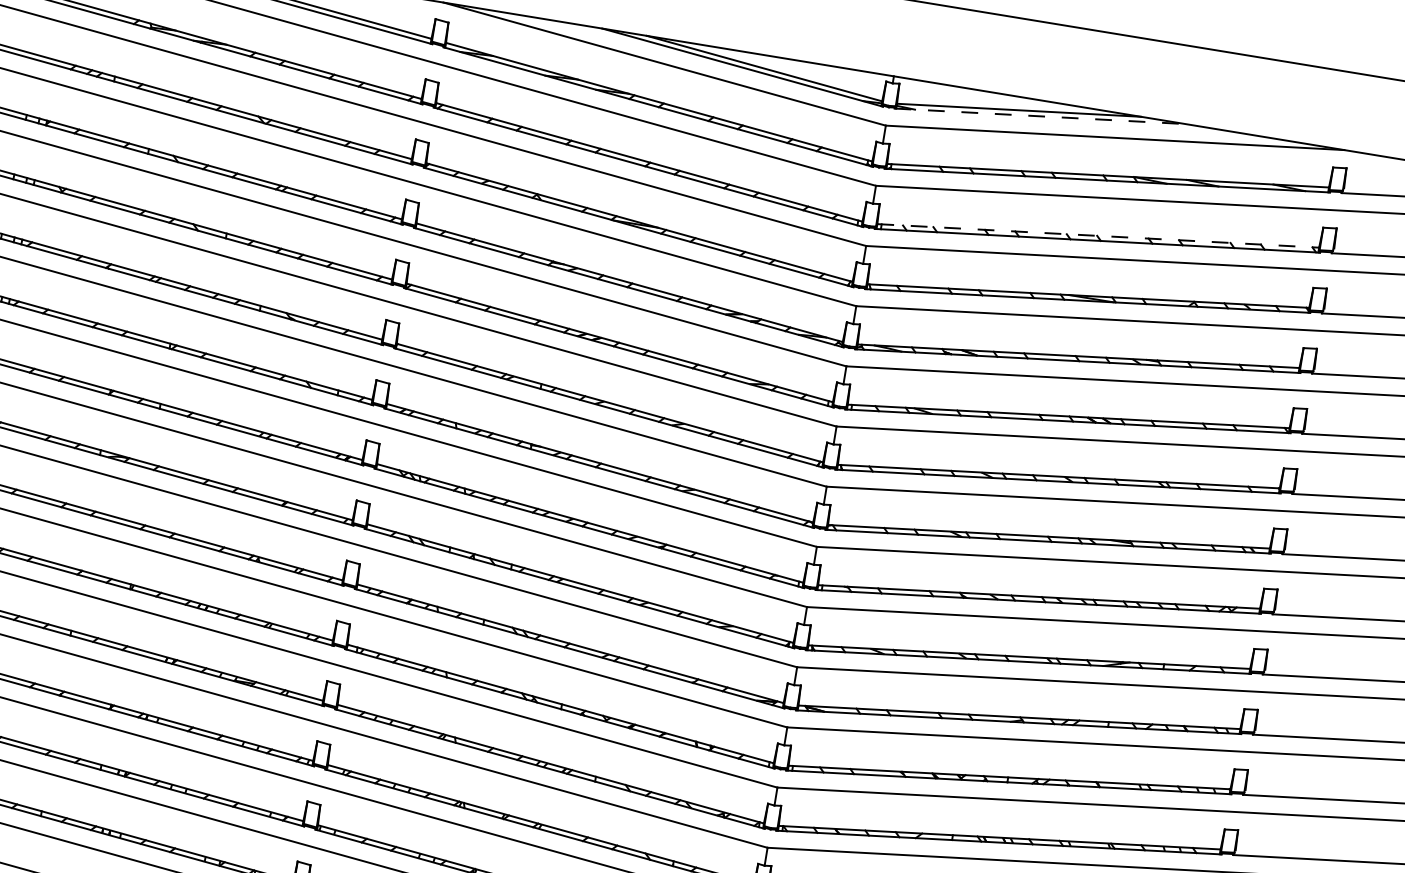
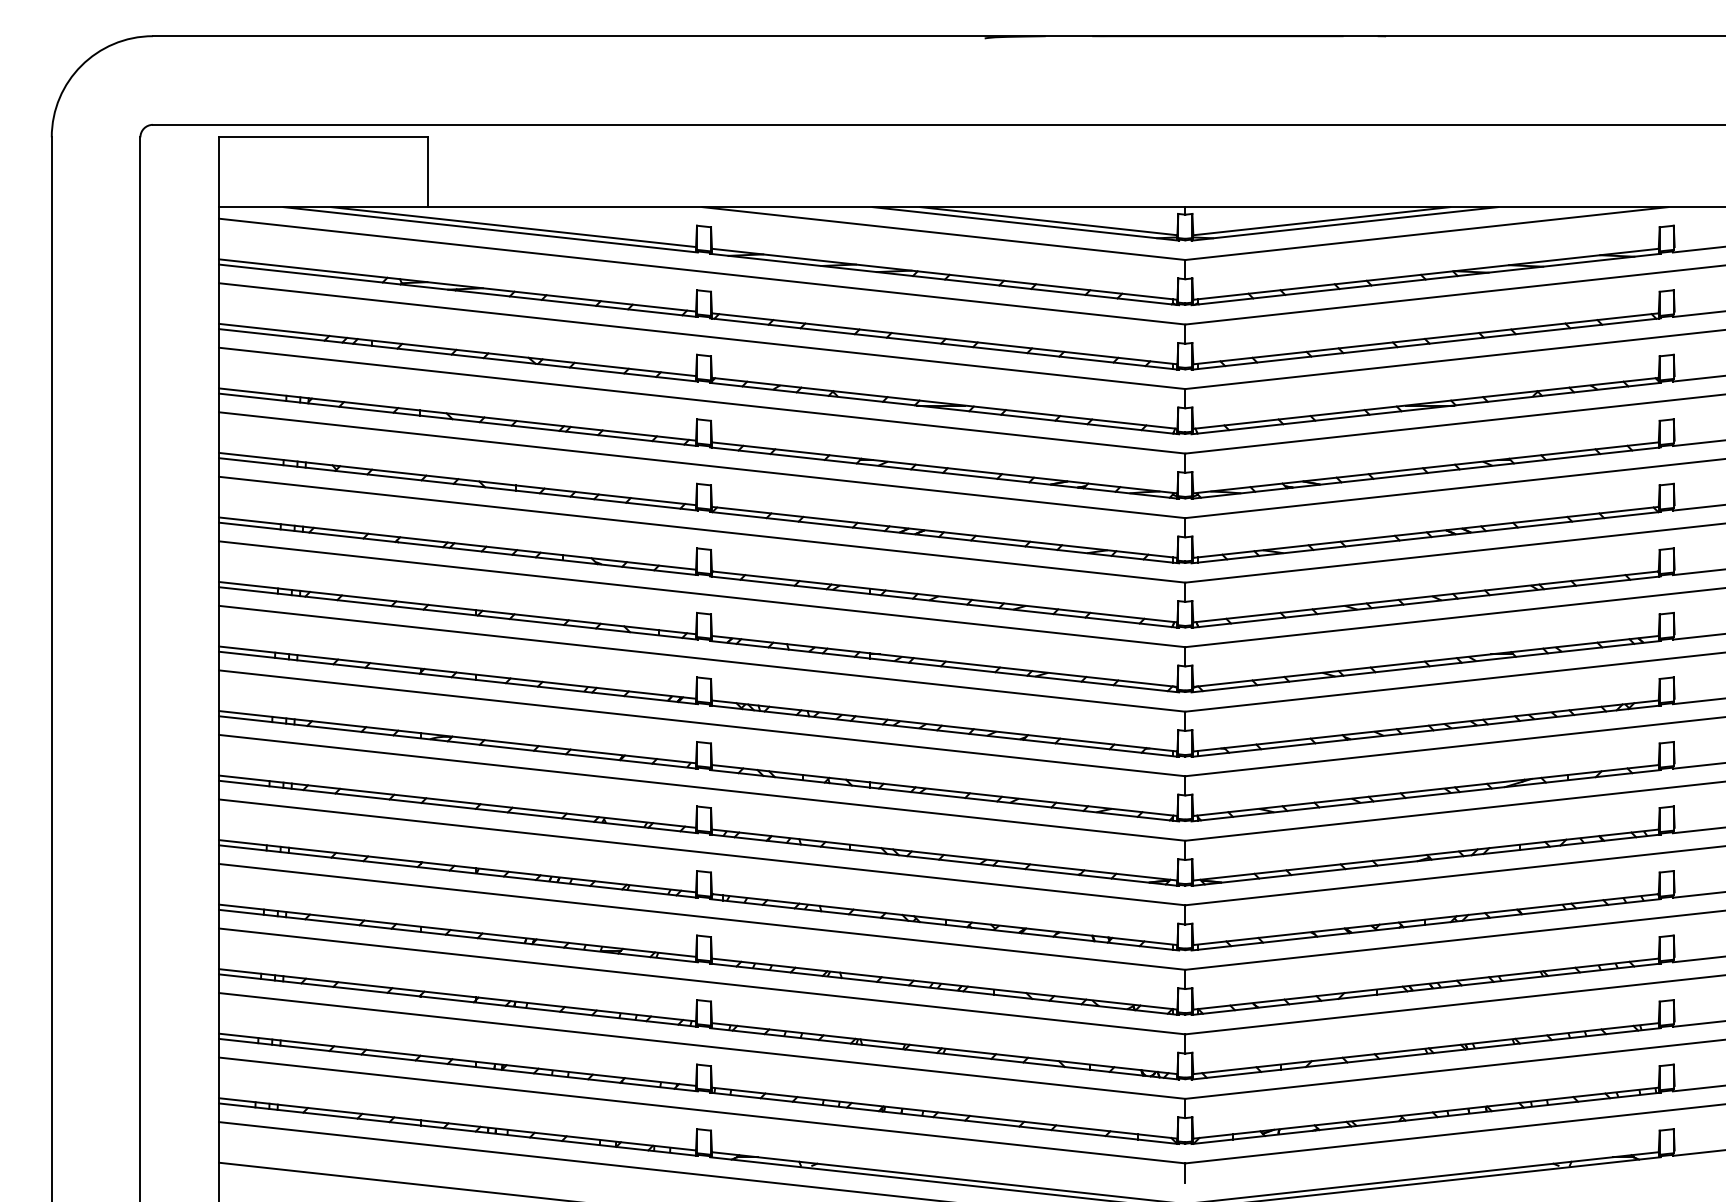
line: (1040, 116) -> (1345, 223), dashed -> solid
line: (1098, 235) -> (1426, 338), dashed -> solid

